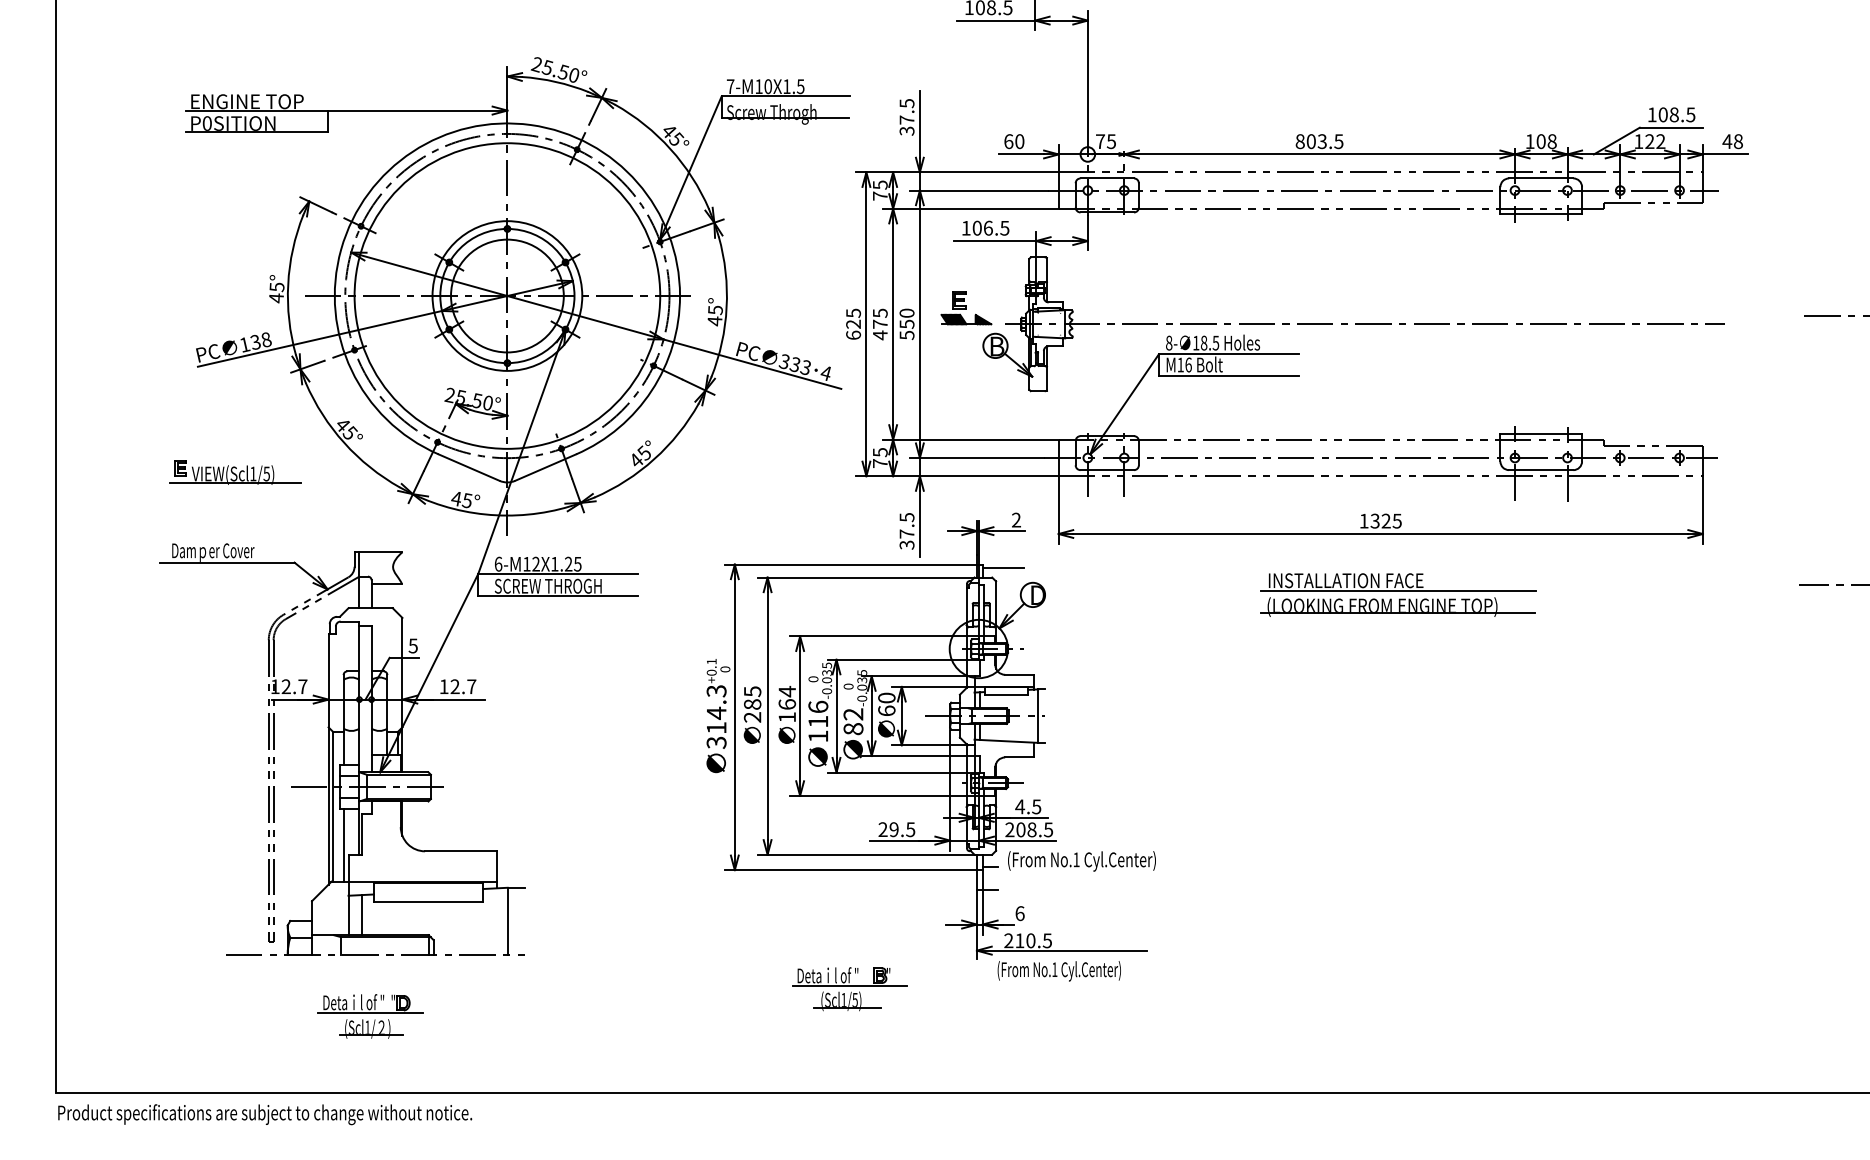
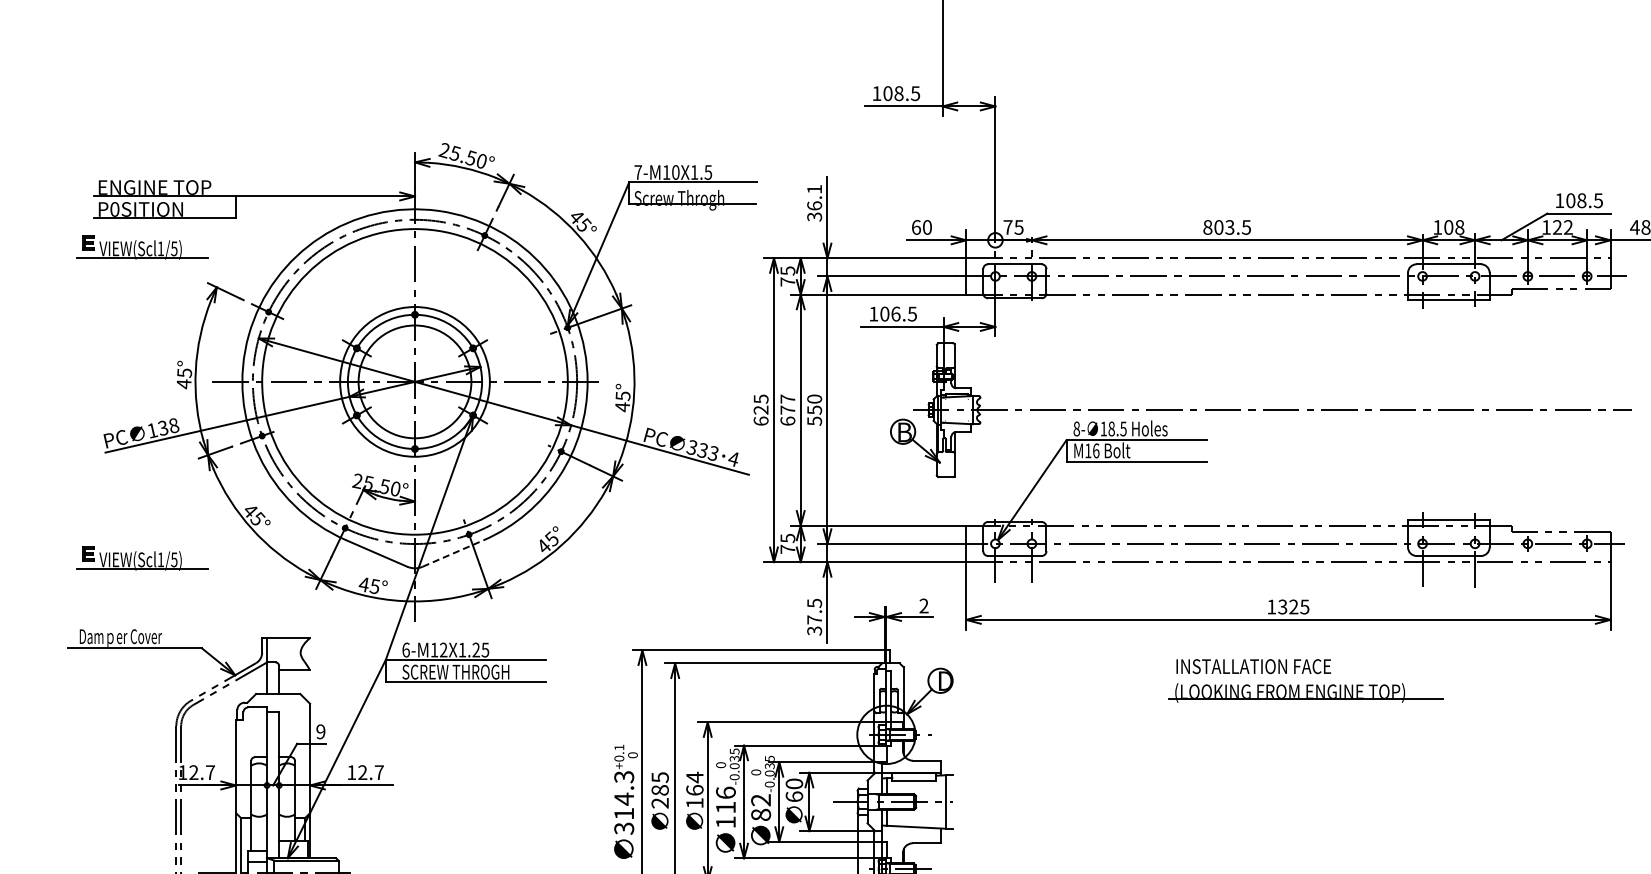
text: (906, 111) -> (814, 197), 37.5 -> 36.1
part: (235, 161) -> (143, 247), added
part: (966, 308) -> (874, 394), removed
text: (879, 324) -> (787, 410), 475 -> 677
line: (546, 467) -> (454, 553), solid -> dashed
line: (1002, 568) -> (910, 654), removed
line: (1398, 591) -> (1306, 677), removed
text: (412, 645) -> (320, 731), 5 -> 9

